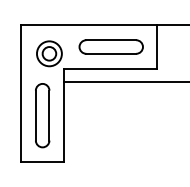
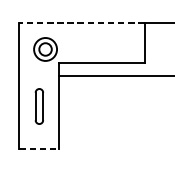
line: (88, 25) -> (81, 23), solid -> dashed
part: (110, 46) -> (101, 42), removed
part: (42, 115) -> (39, 106), size x0.6
line: (42, 161) -> (39, 148), solid -> dashed

